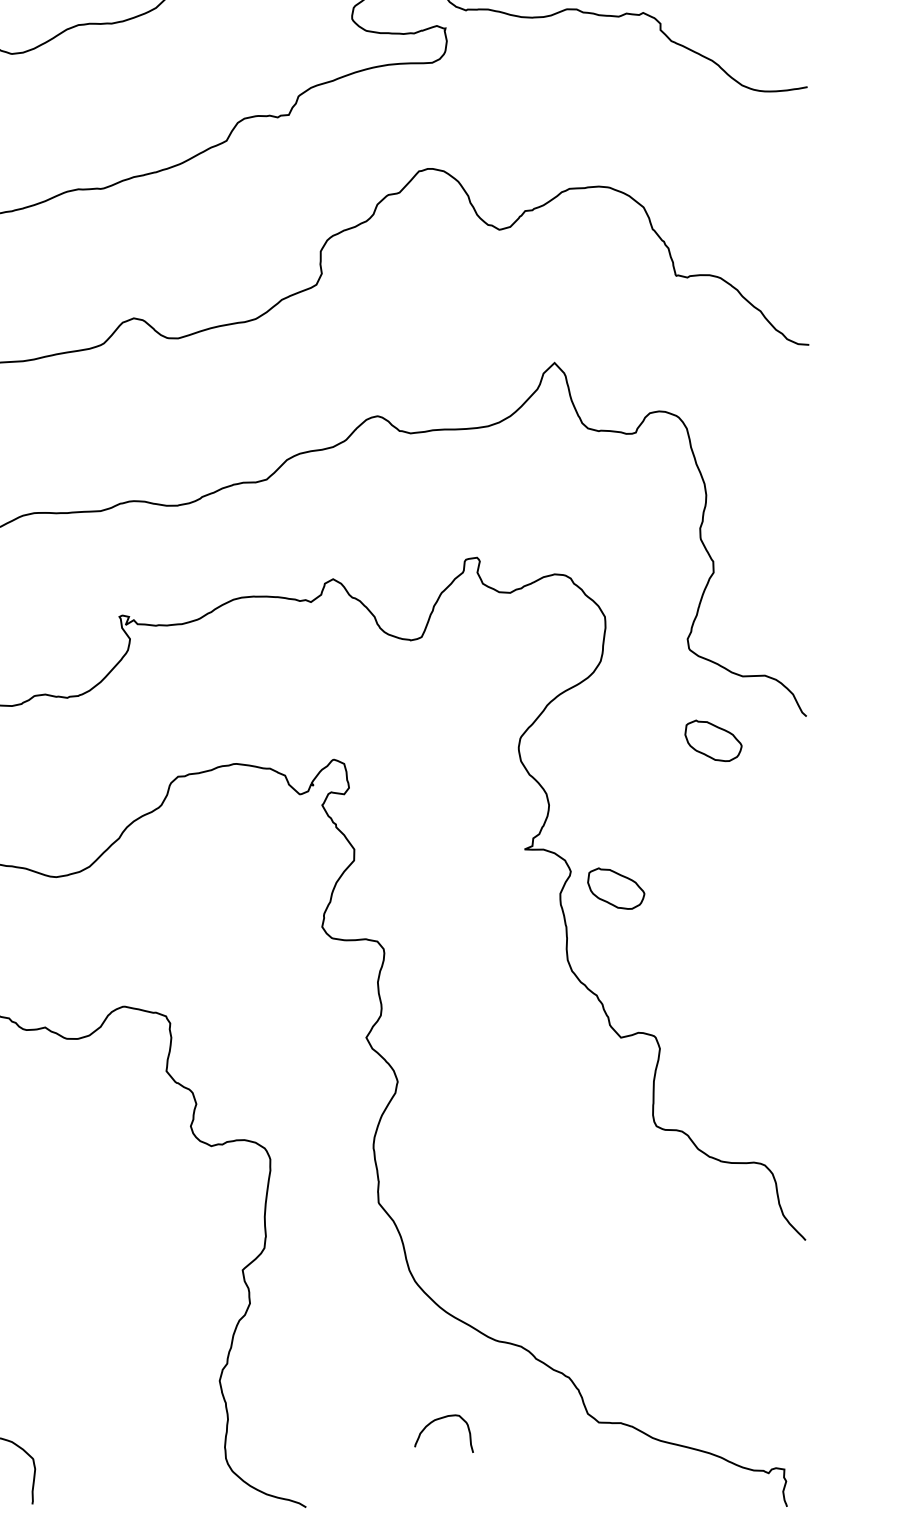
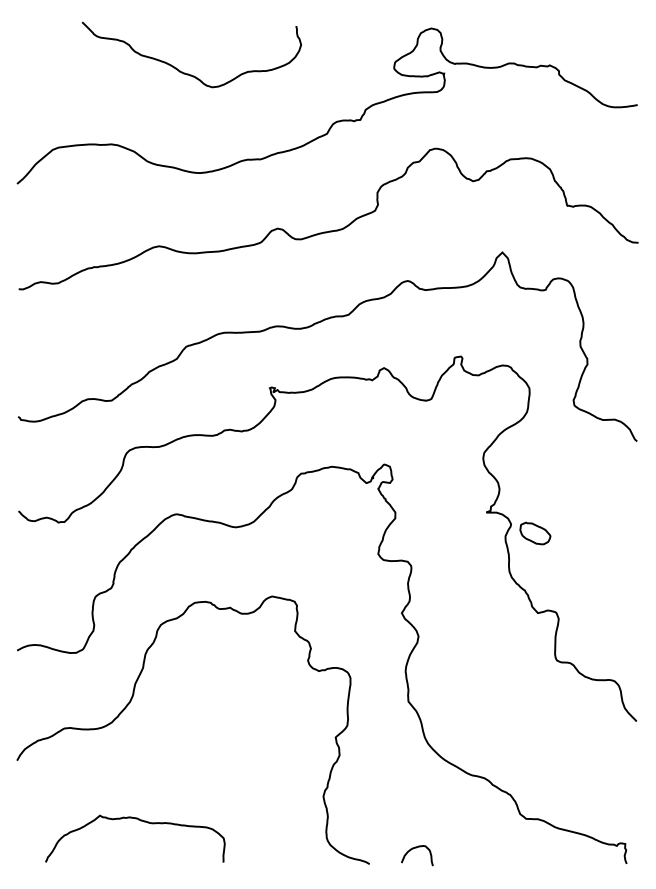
part: (713, 740) -> (587, 454), removed
curve: (442, 1419) -> (416, 848), moved

